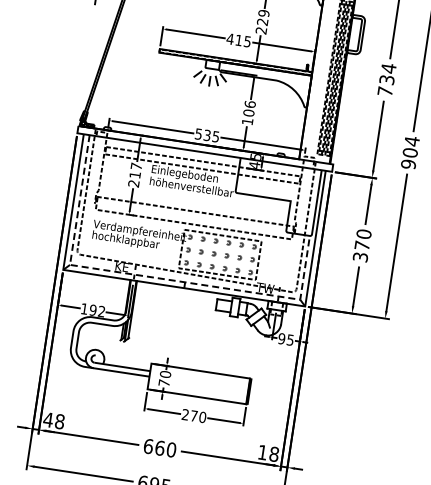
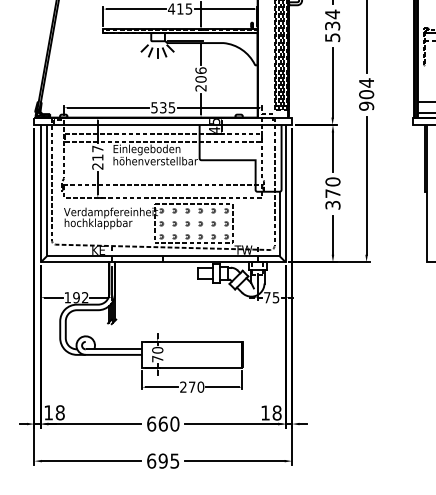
text: (385, 91) -> (332, 37), 734 -> 534
text: (247, 122) -> (200, 88), 106 -> 206
line: (151, 277) -> (129, 256), dashed -> solid
text: (281, 338) -> (266, 297), 95 -> 75
text: (48, 419) -> (48, 412), 48 -> 18

